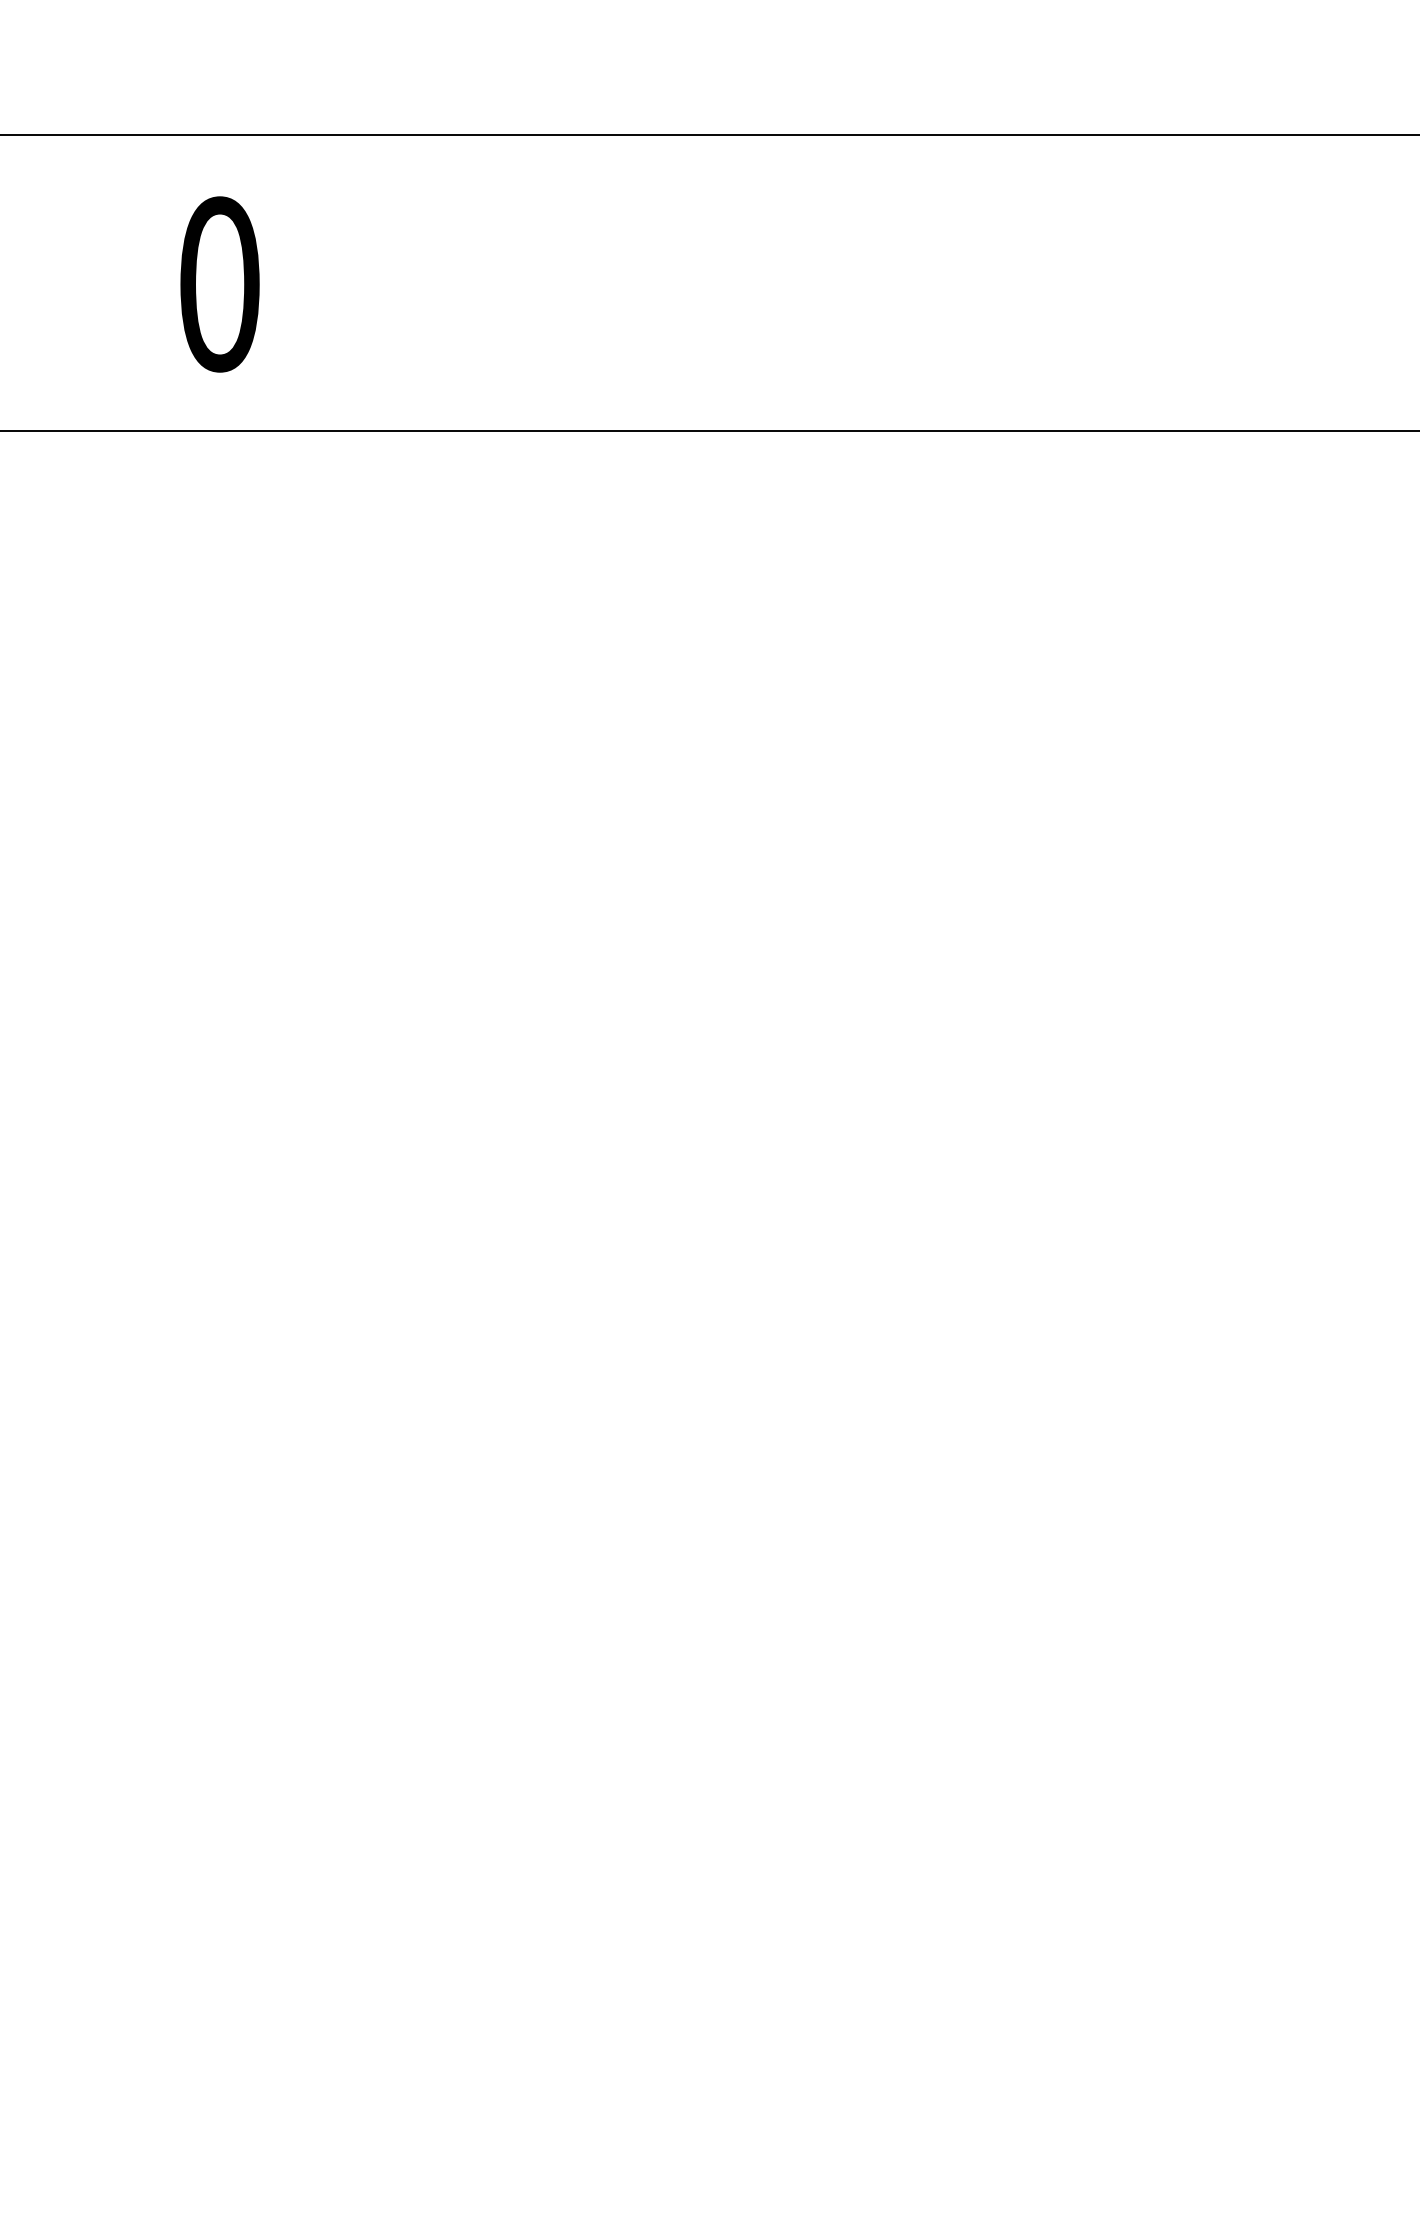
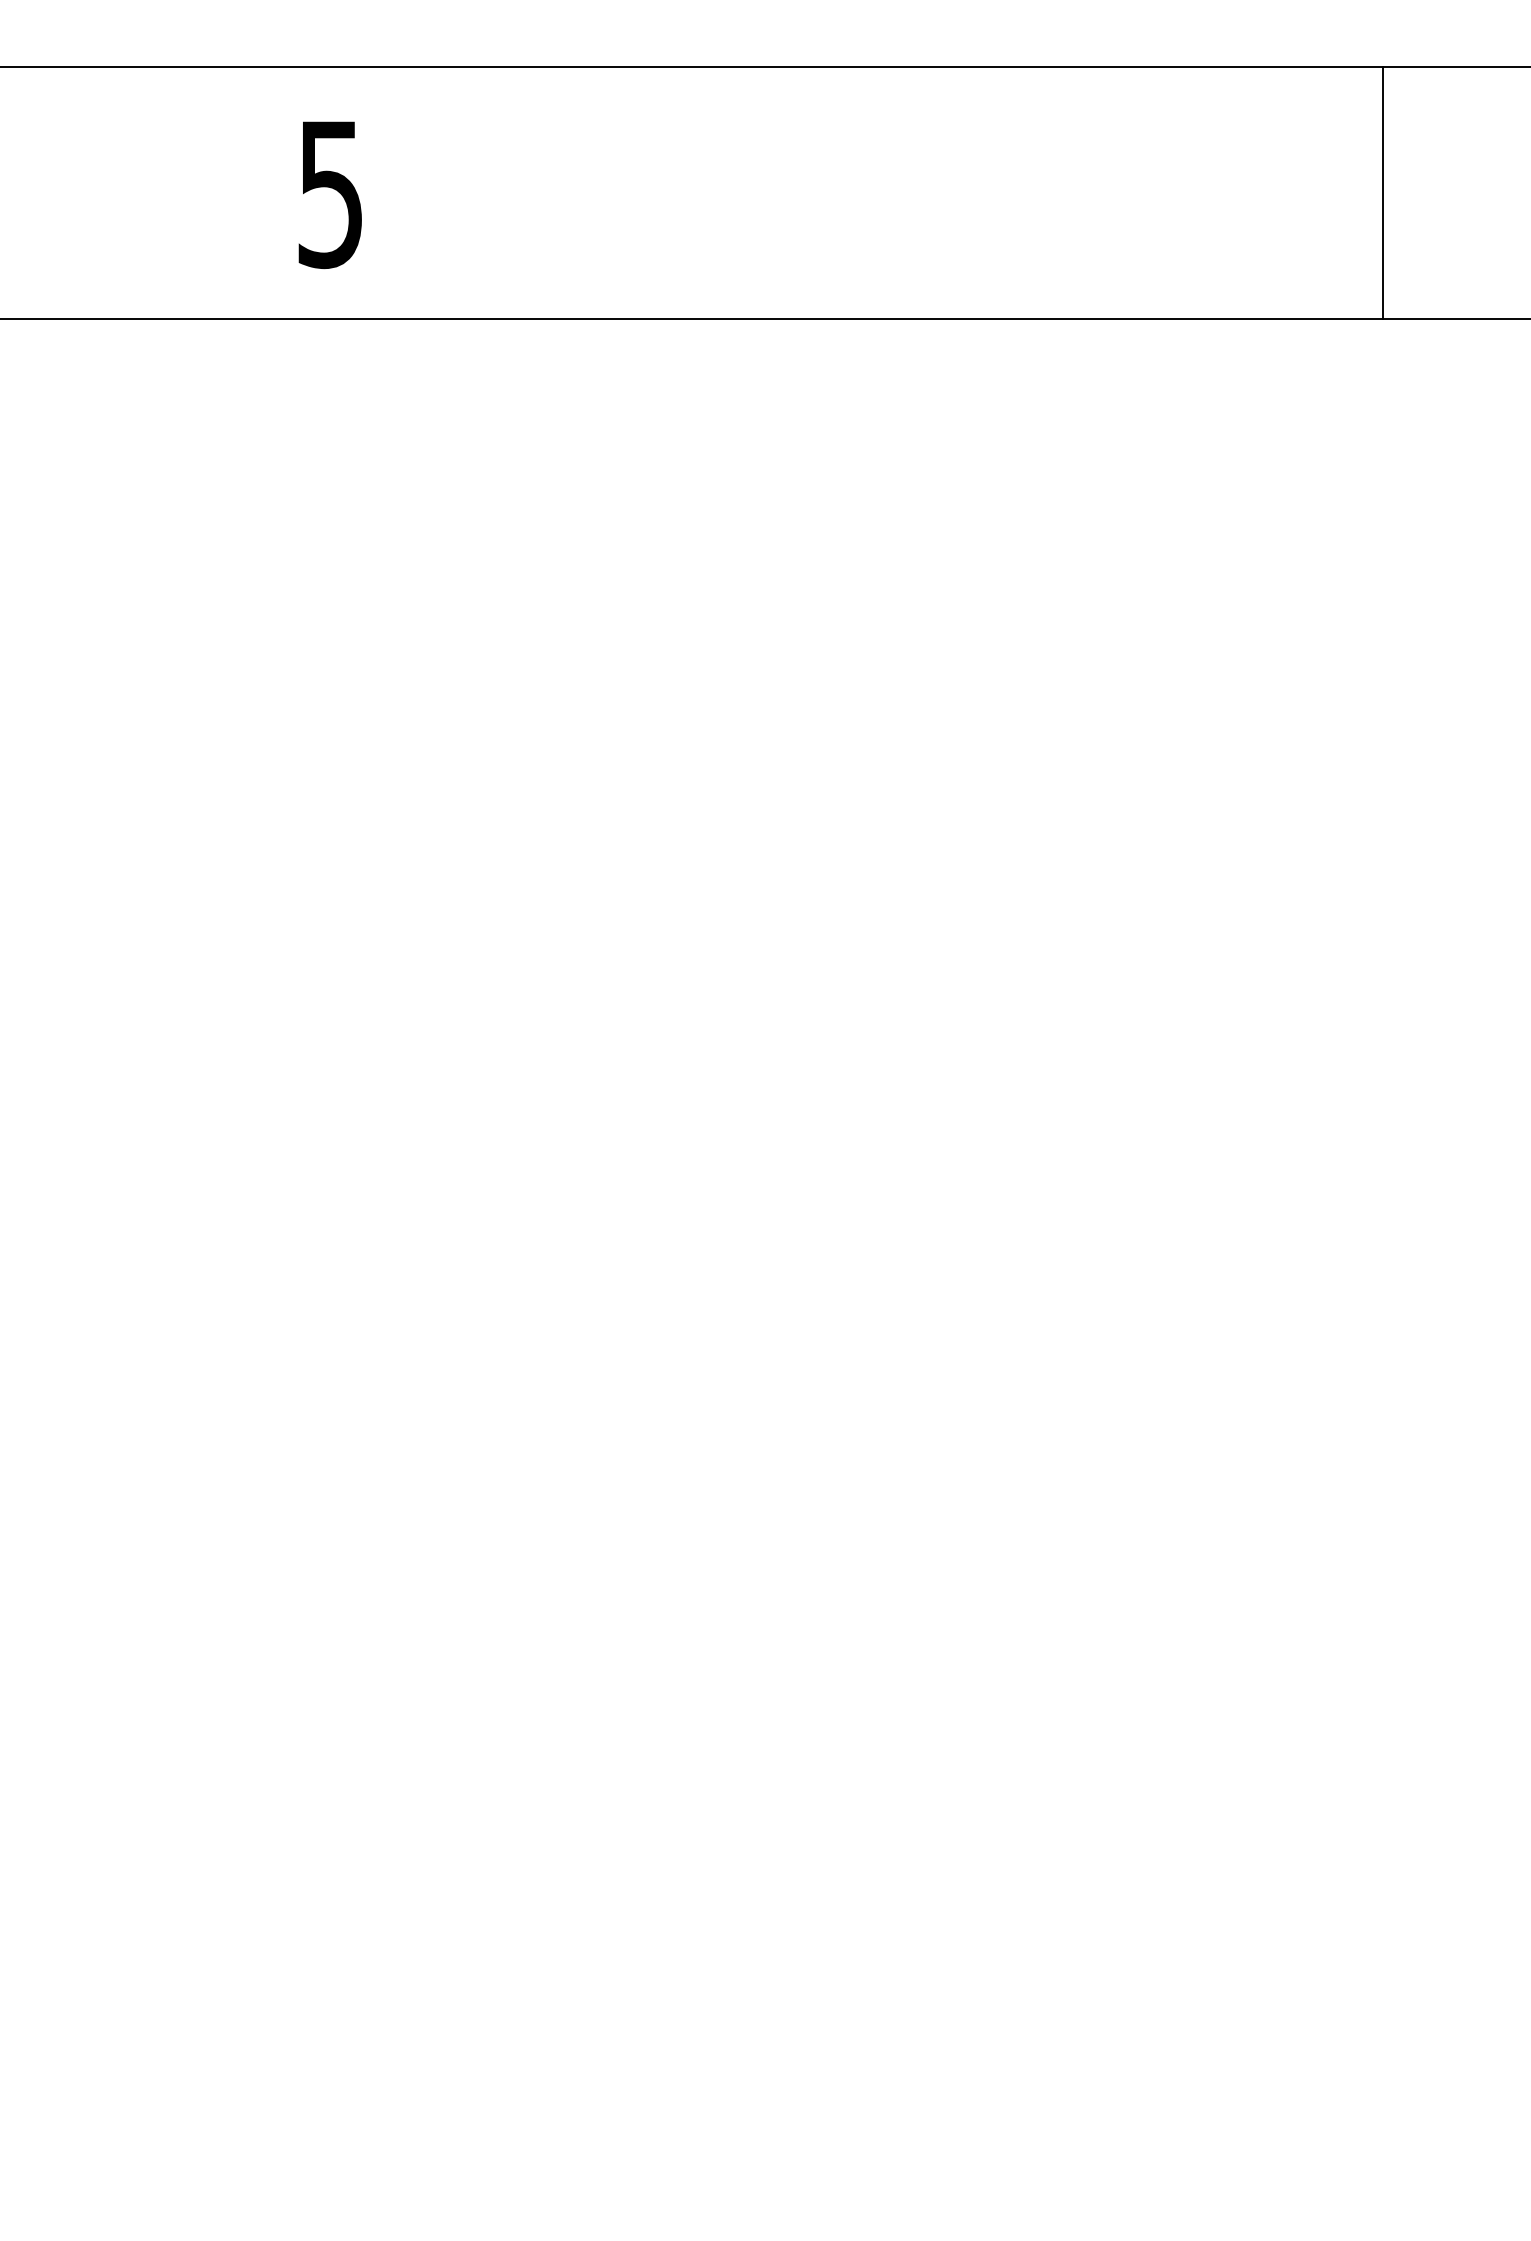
text: (219, 284) -> (330, 194), 0 -> 5

